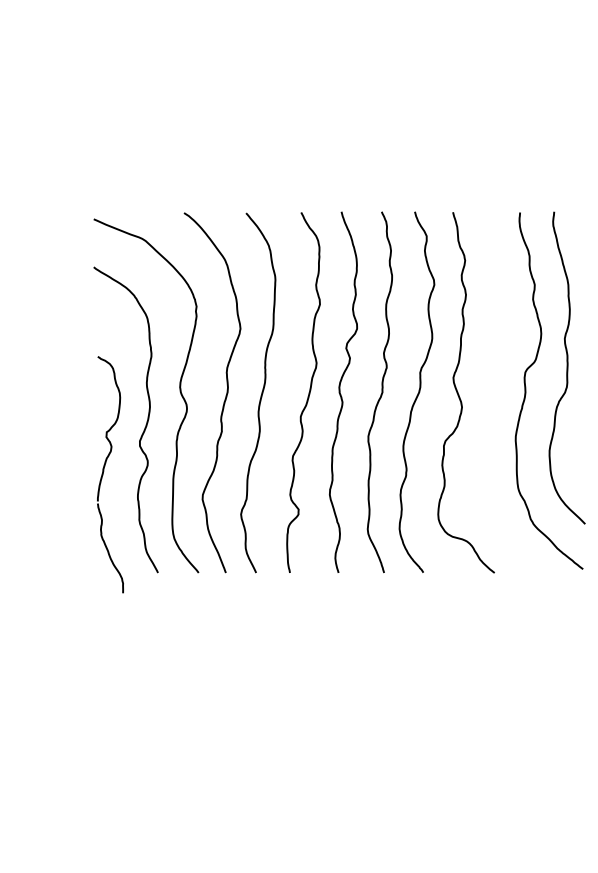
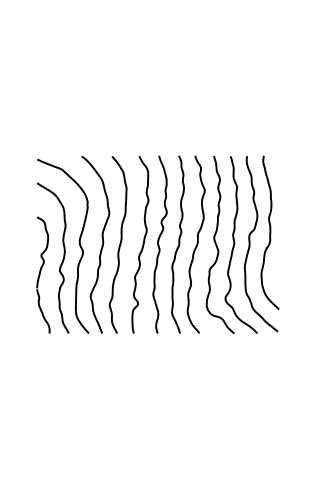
curve: (496, 392) -> (235, 244), added
part: (110, 473) -> (43, 274), moved

